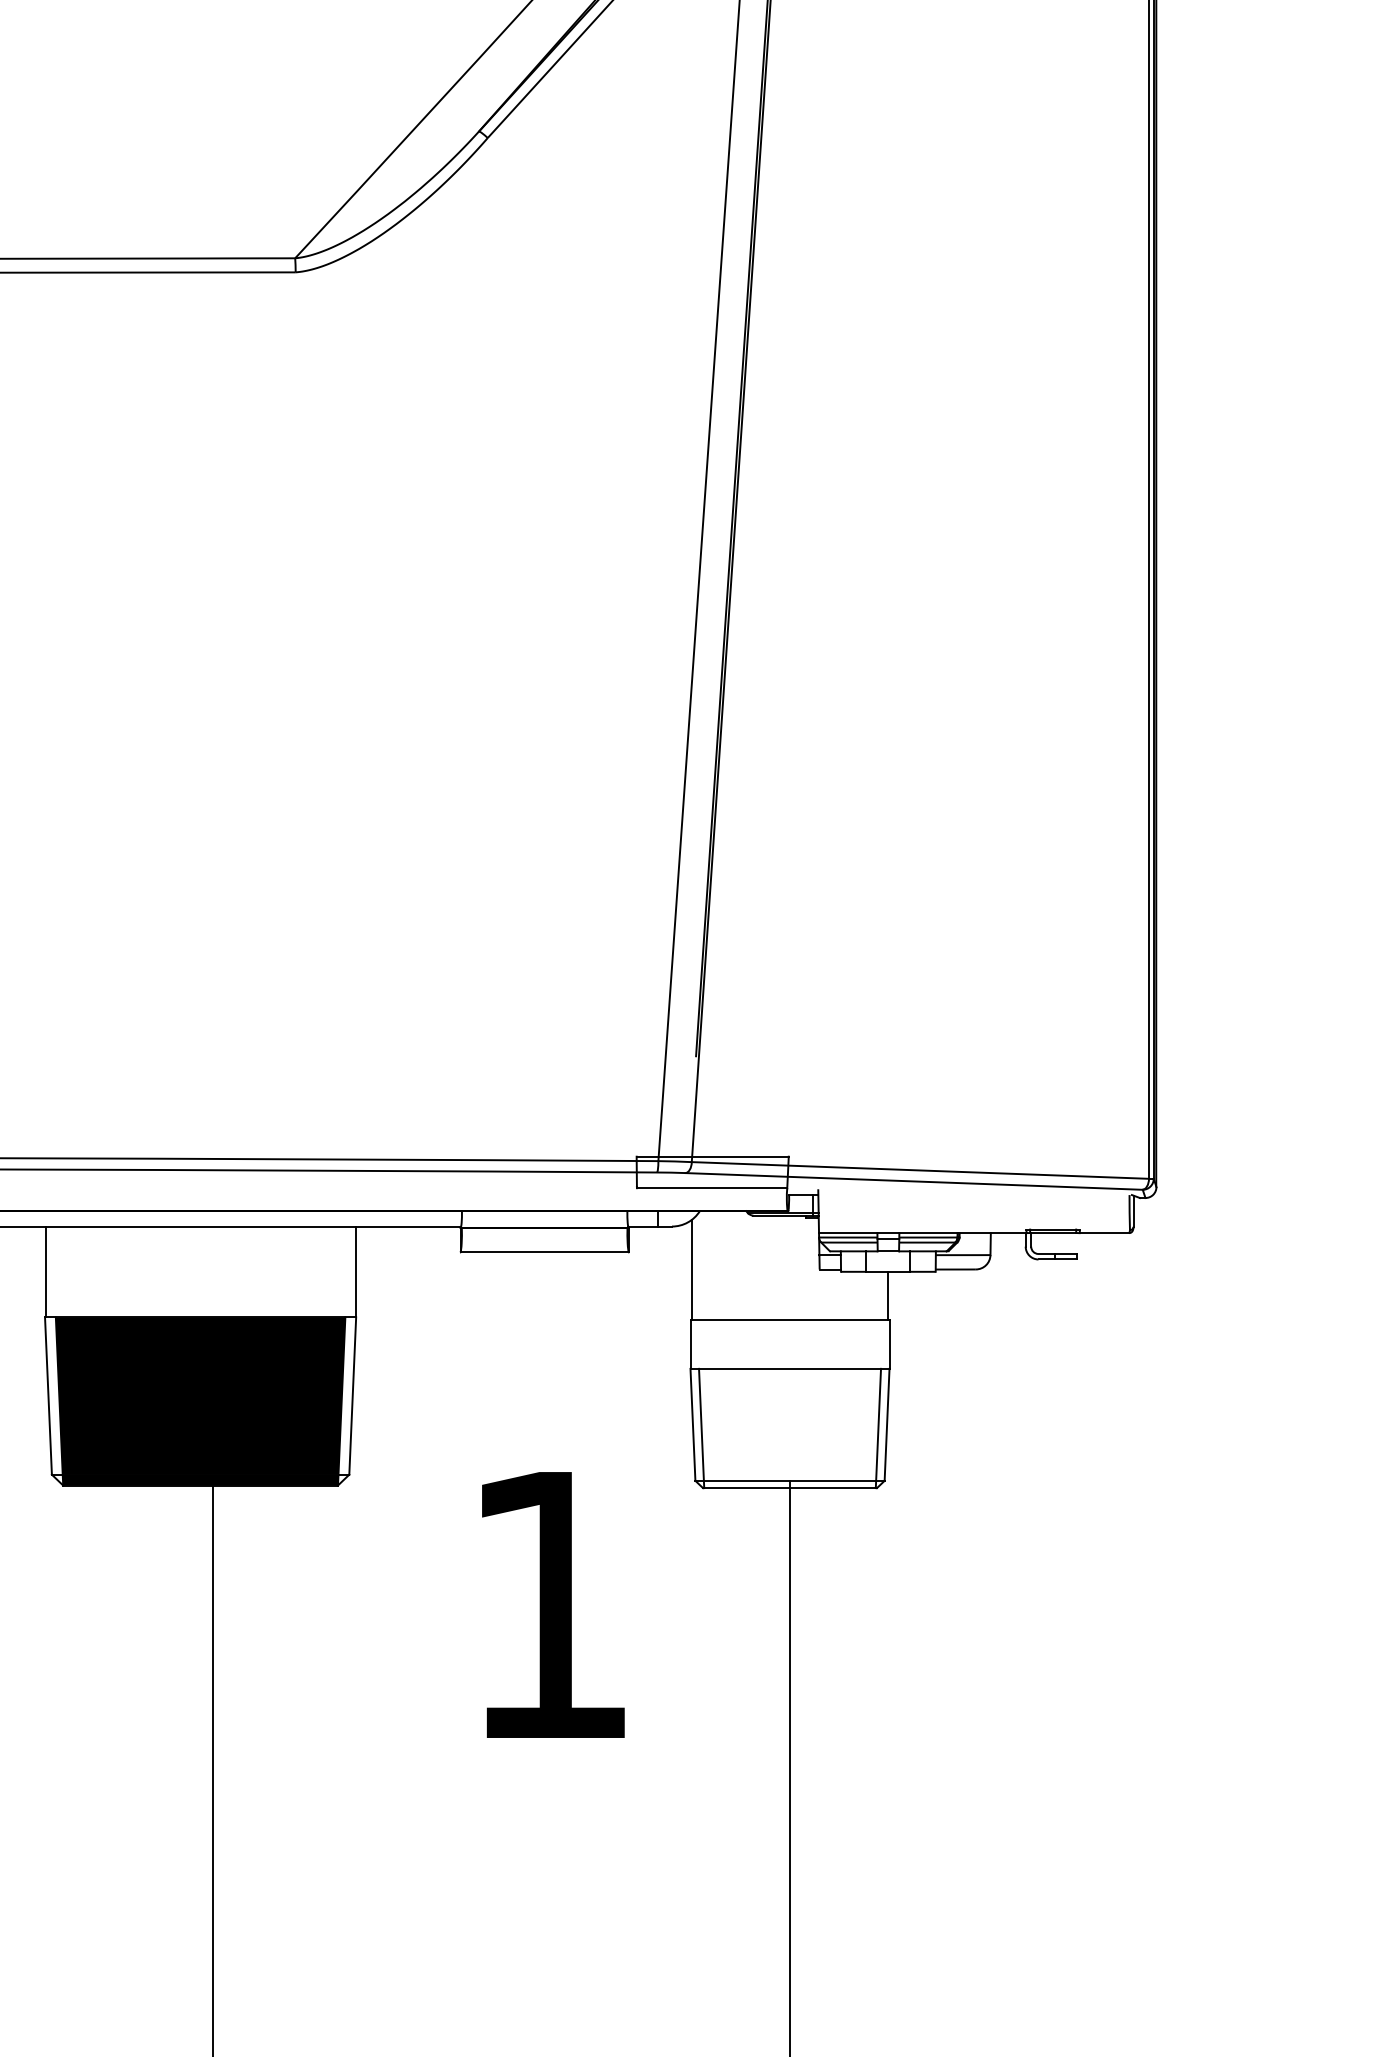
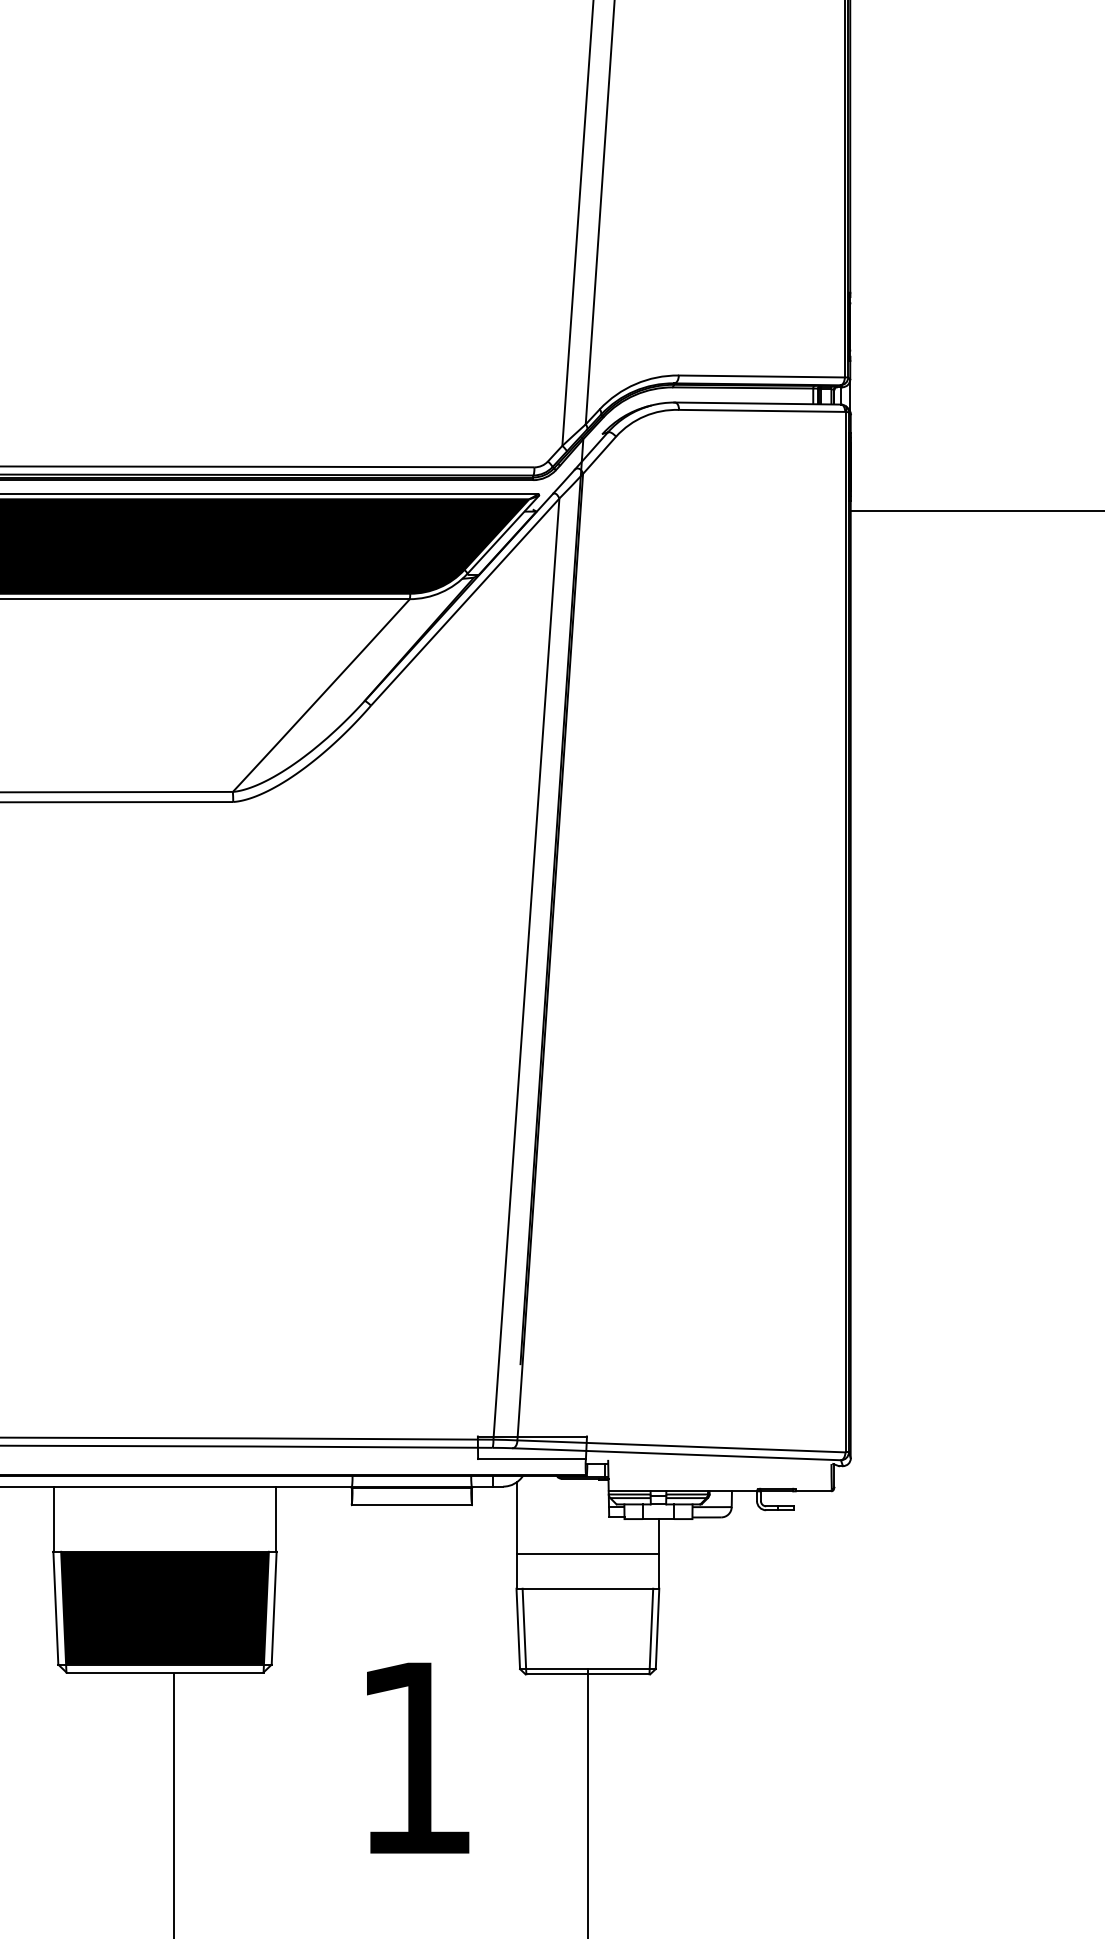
fill: (199, 1480) -> (164, 1668), removed

